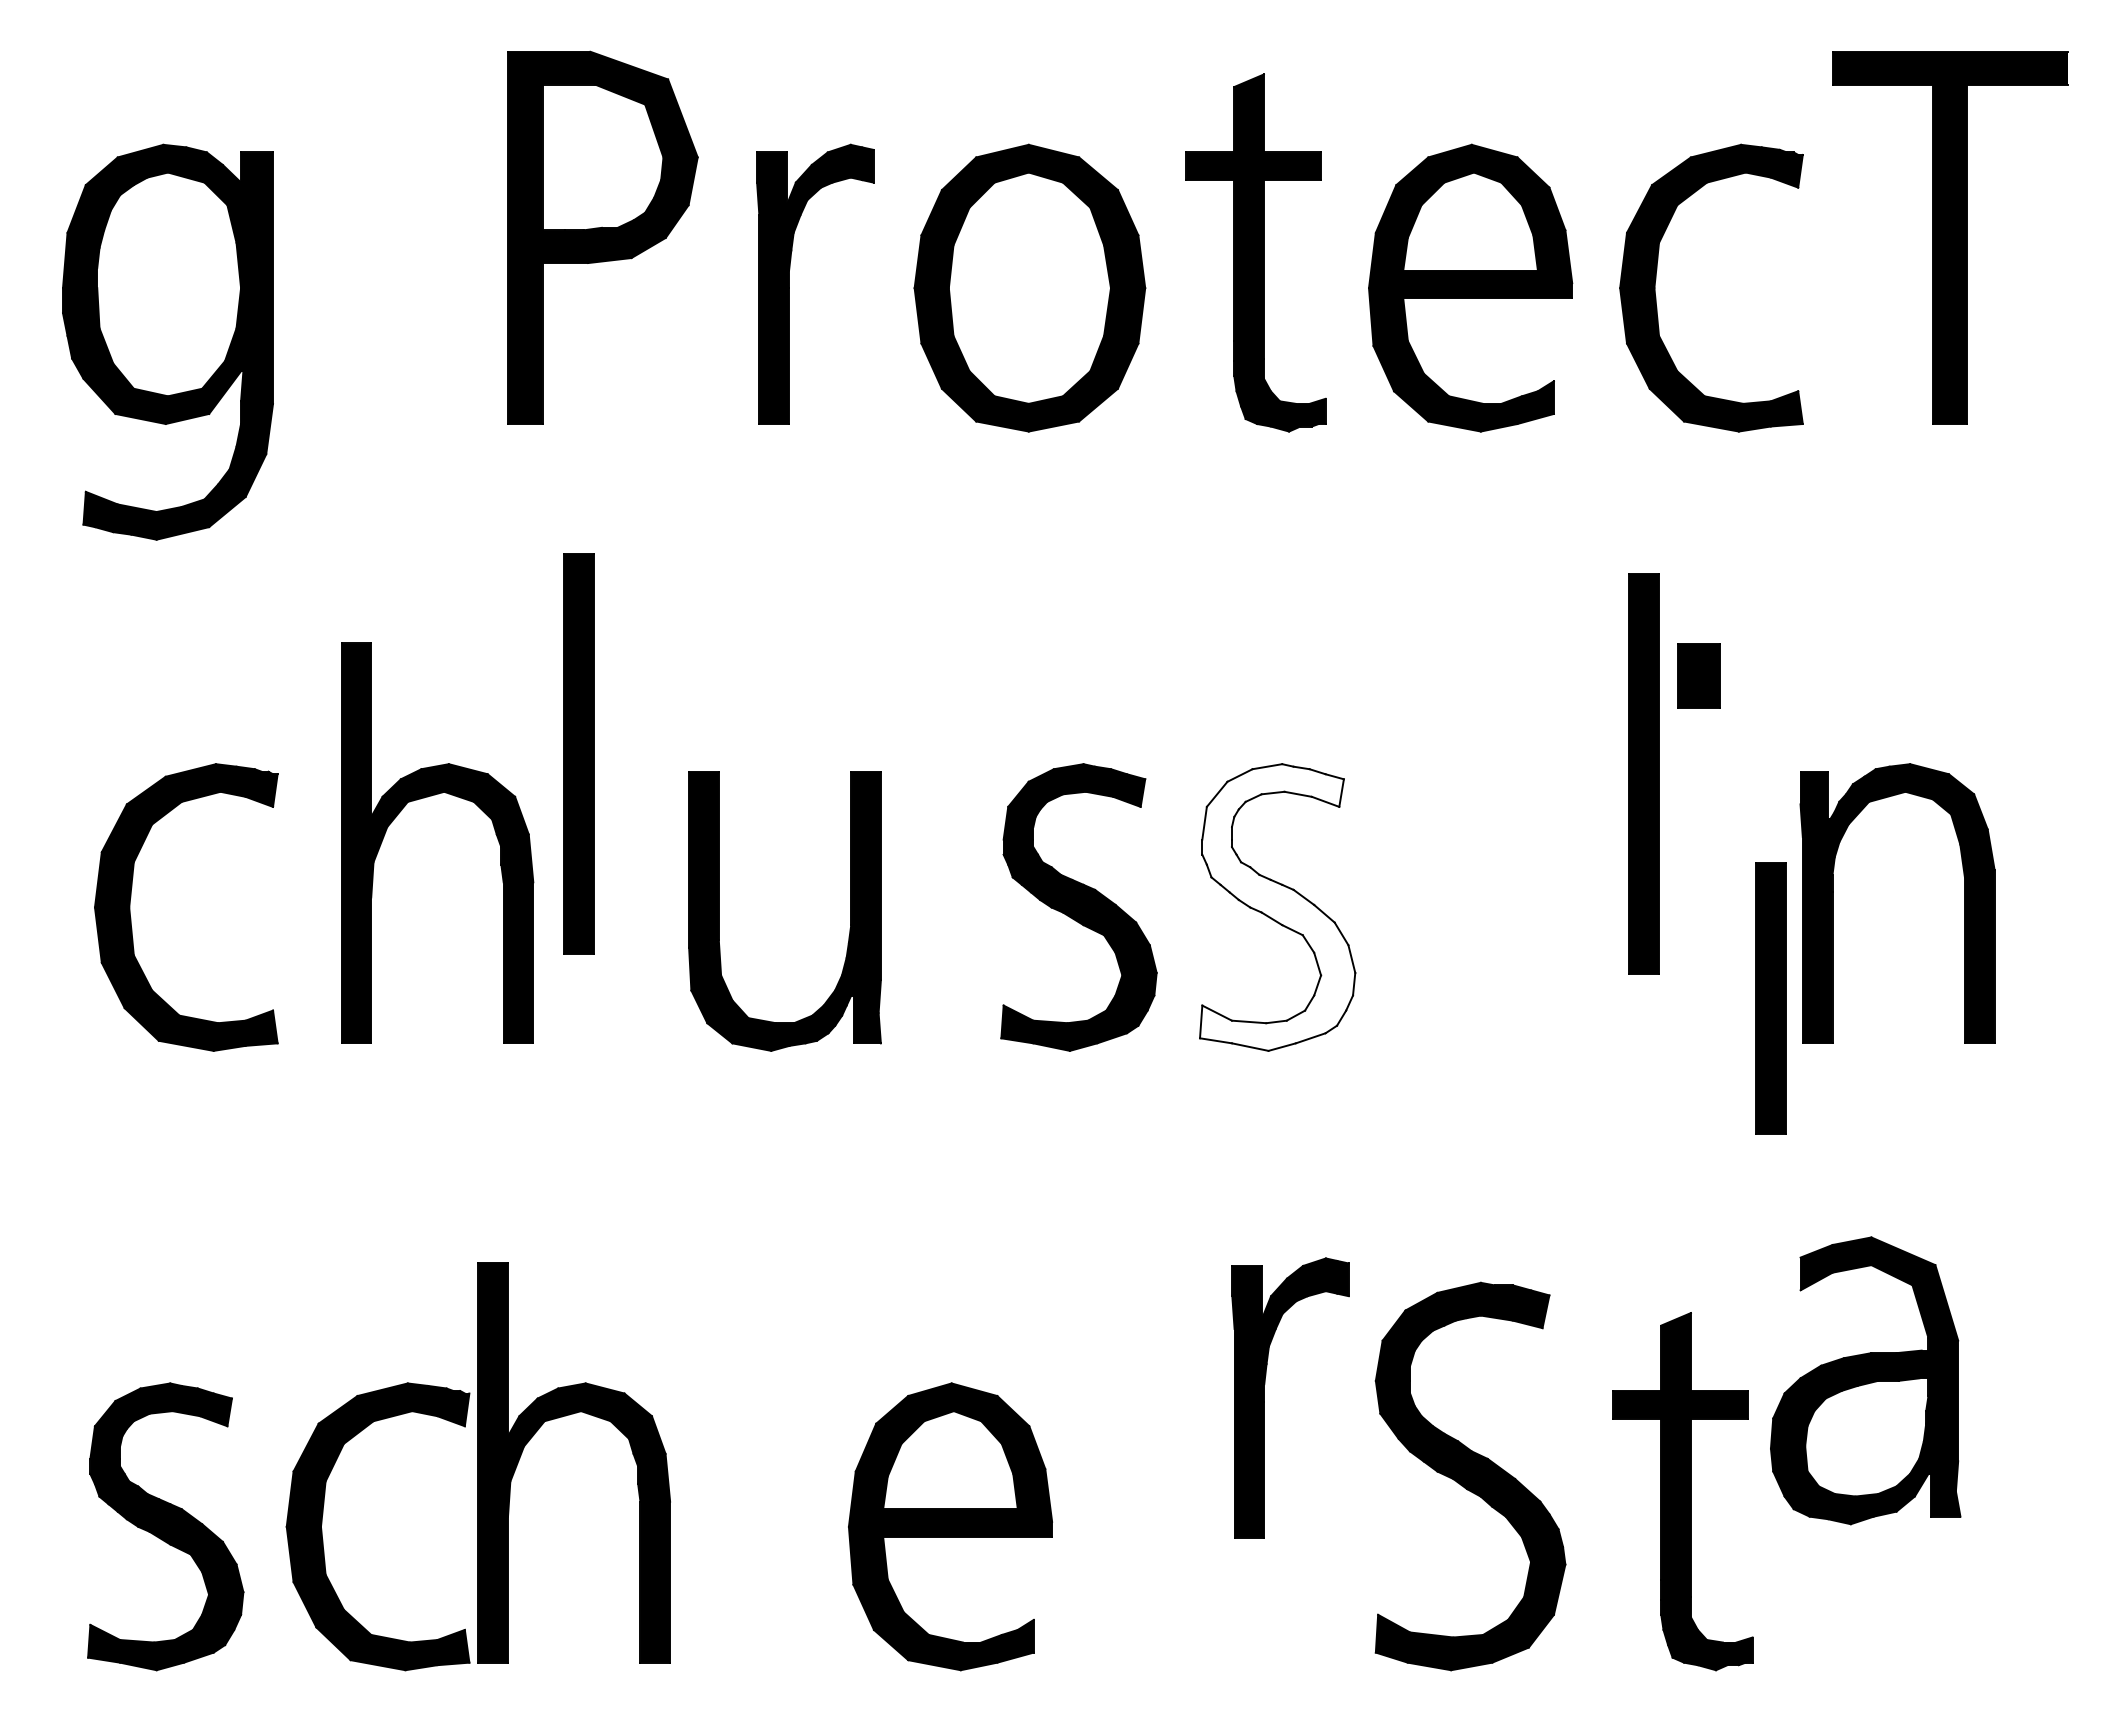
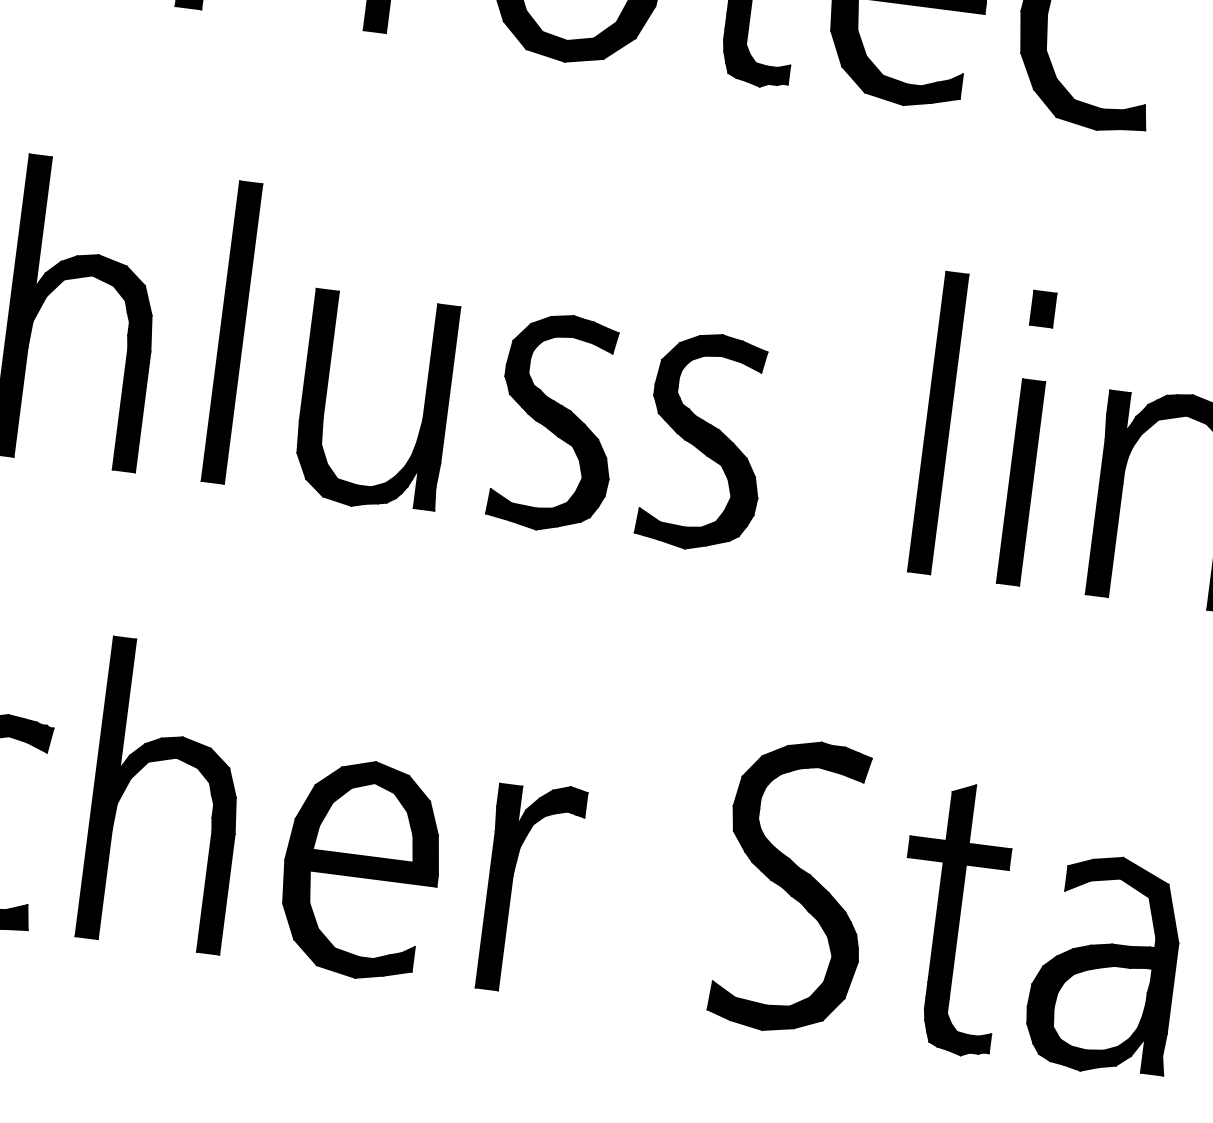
part: (1698, 676) -> (1042, 309), size x0.71
part: (578, 753) -> (231, 331), moved
part: (1643, 773) -> (937, 422), moved
fill: (1277, 907) -> (705, 442), added
part: (719, 911) -> (326, 396), moved
part: (1770, 998) -> (1020, 482), moved
part: (1865, 1380) -> (1105, 964), moved
part: (1264, 1397) -> (511, 885), moved
part: (562, 1417) -> (162, 760), moved
part: (950, 1526) -> (361, 869), moved

